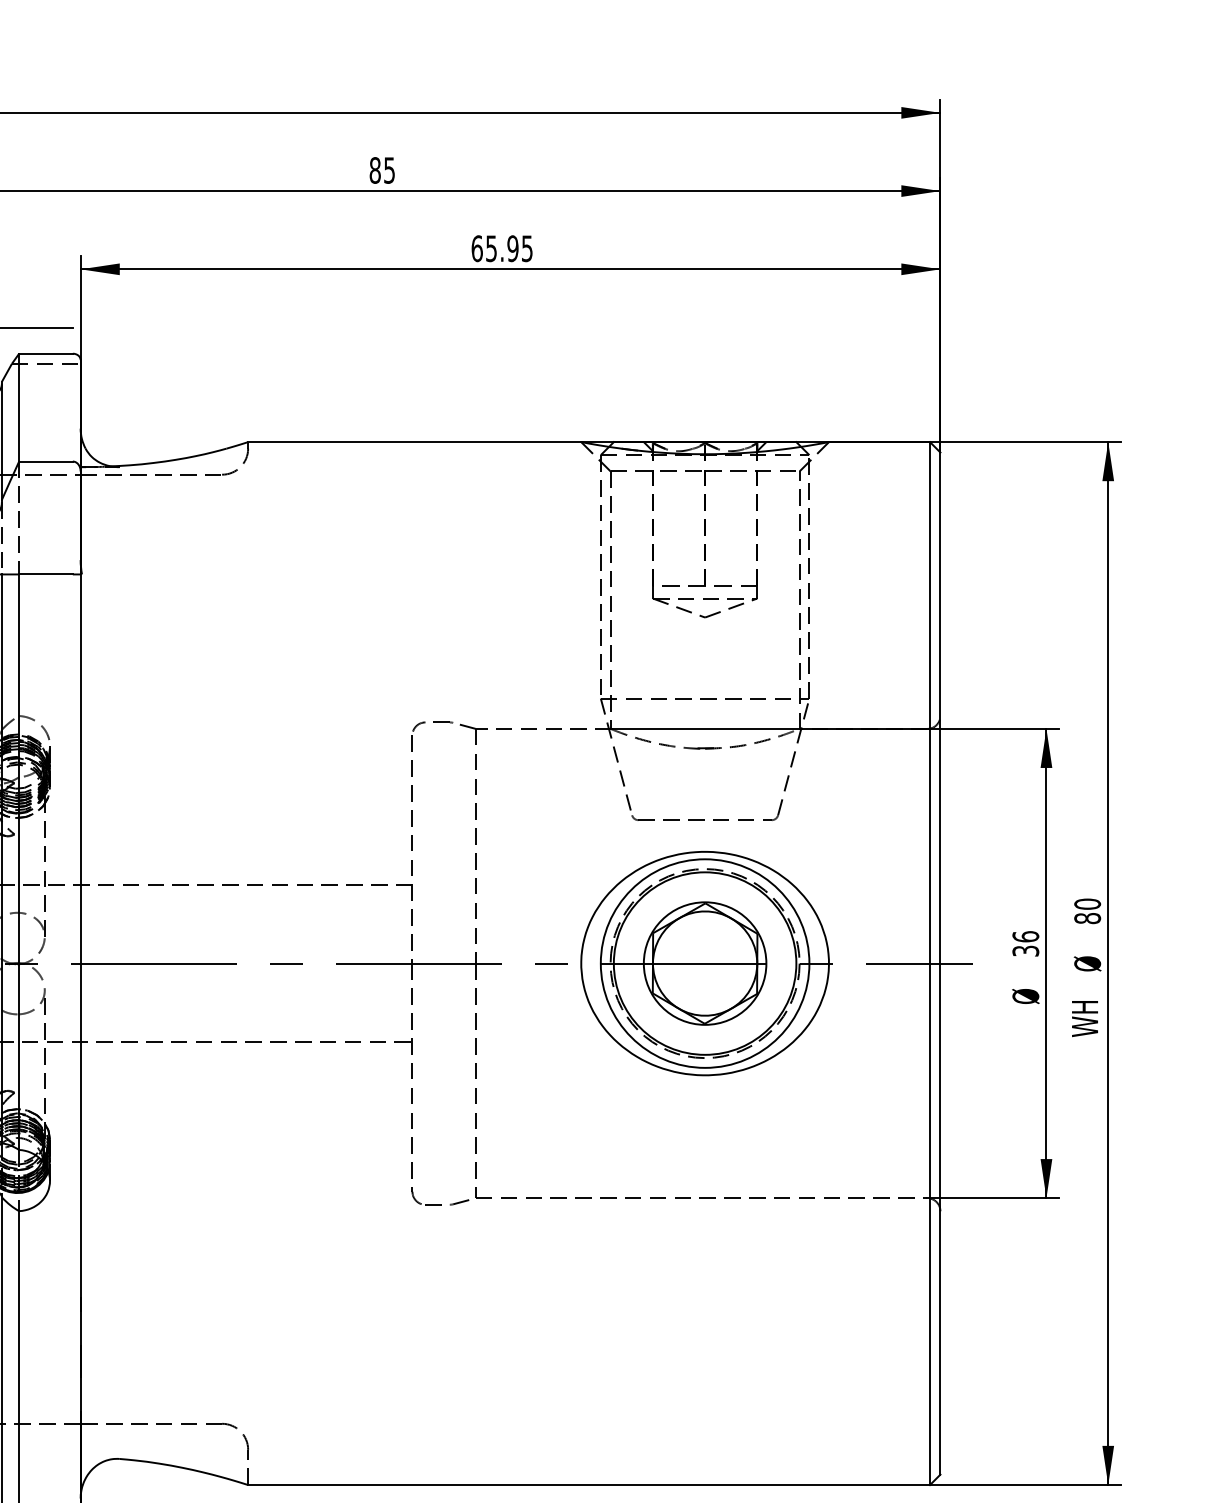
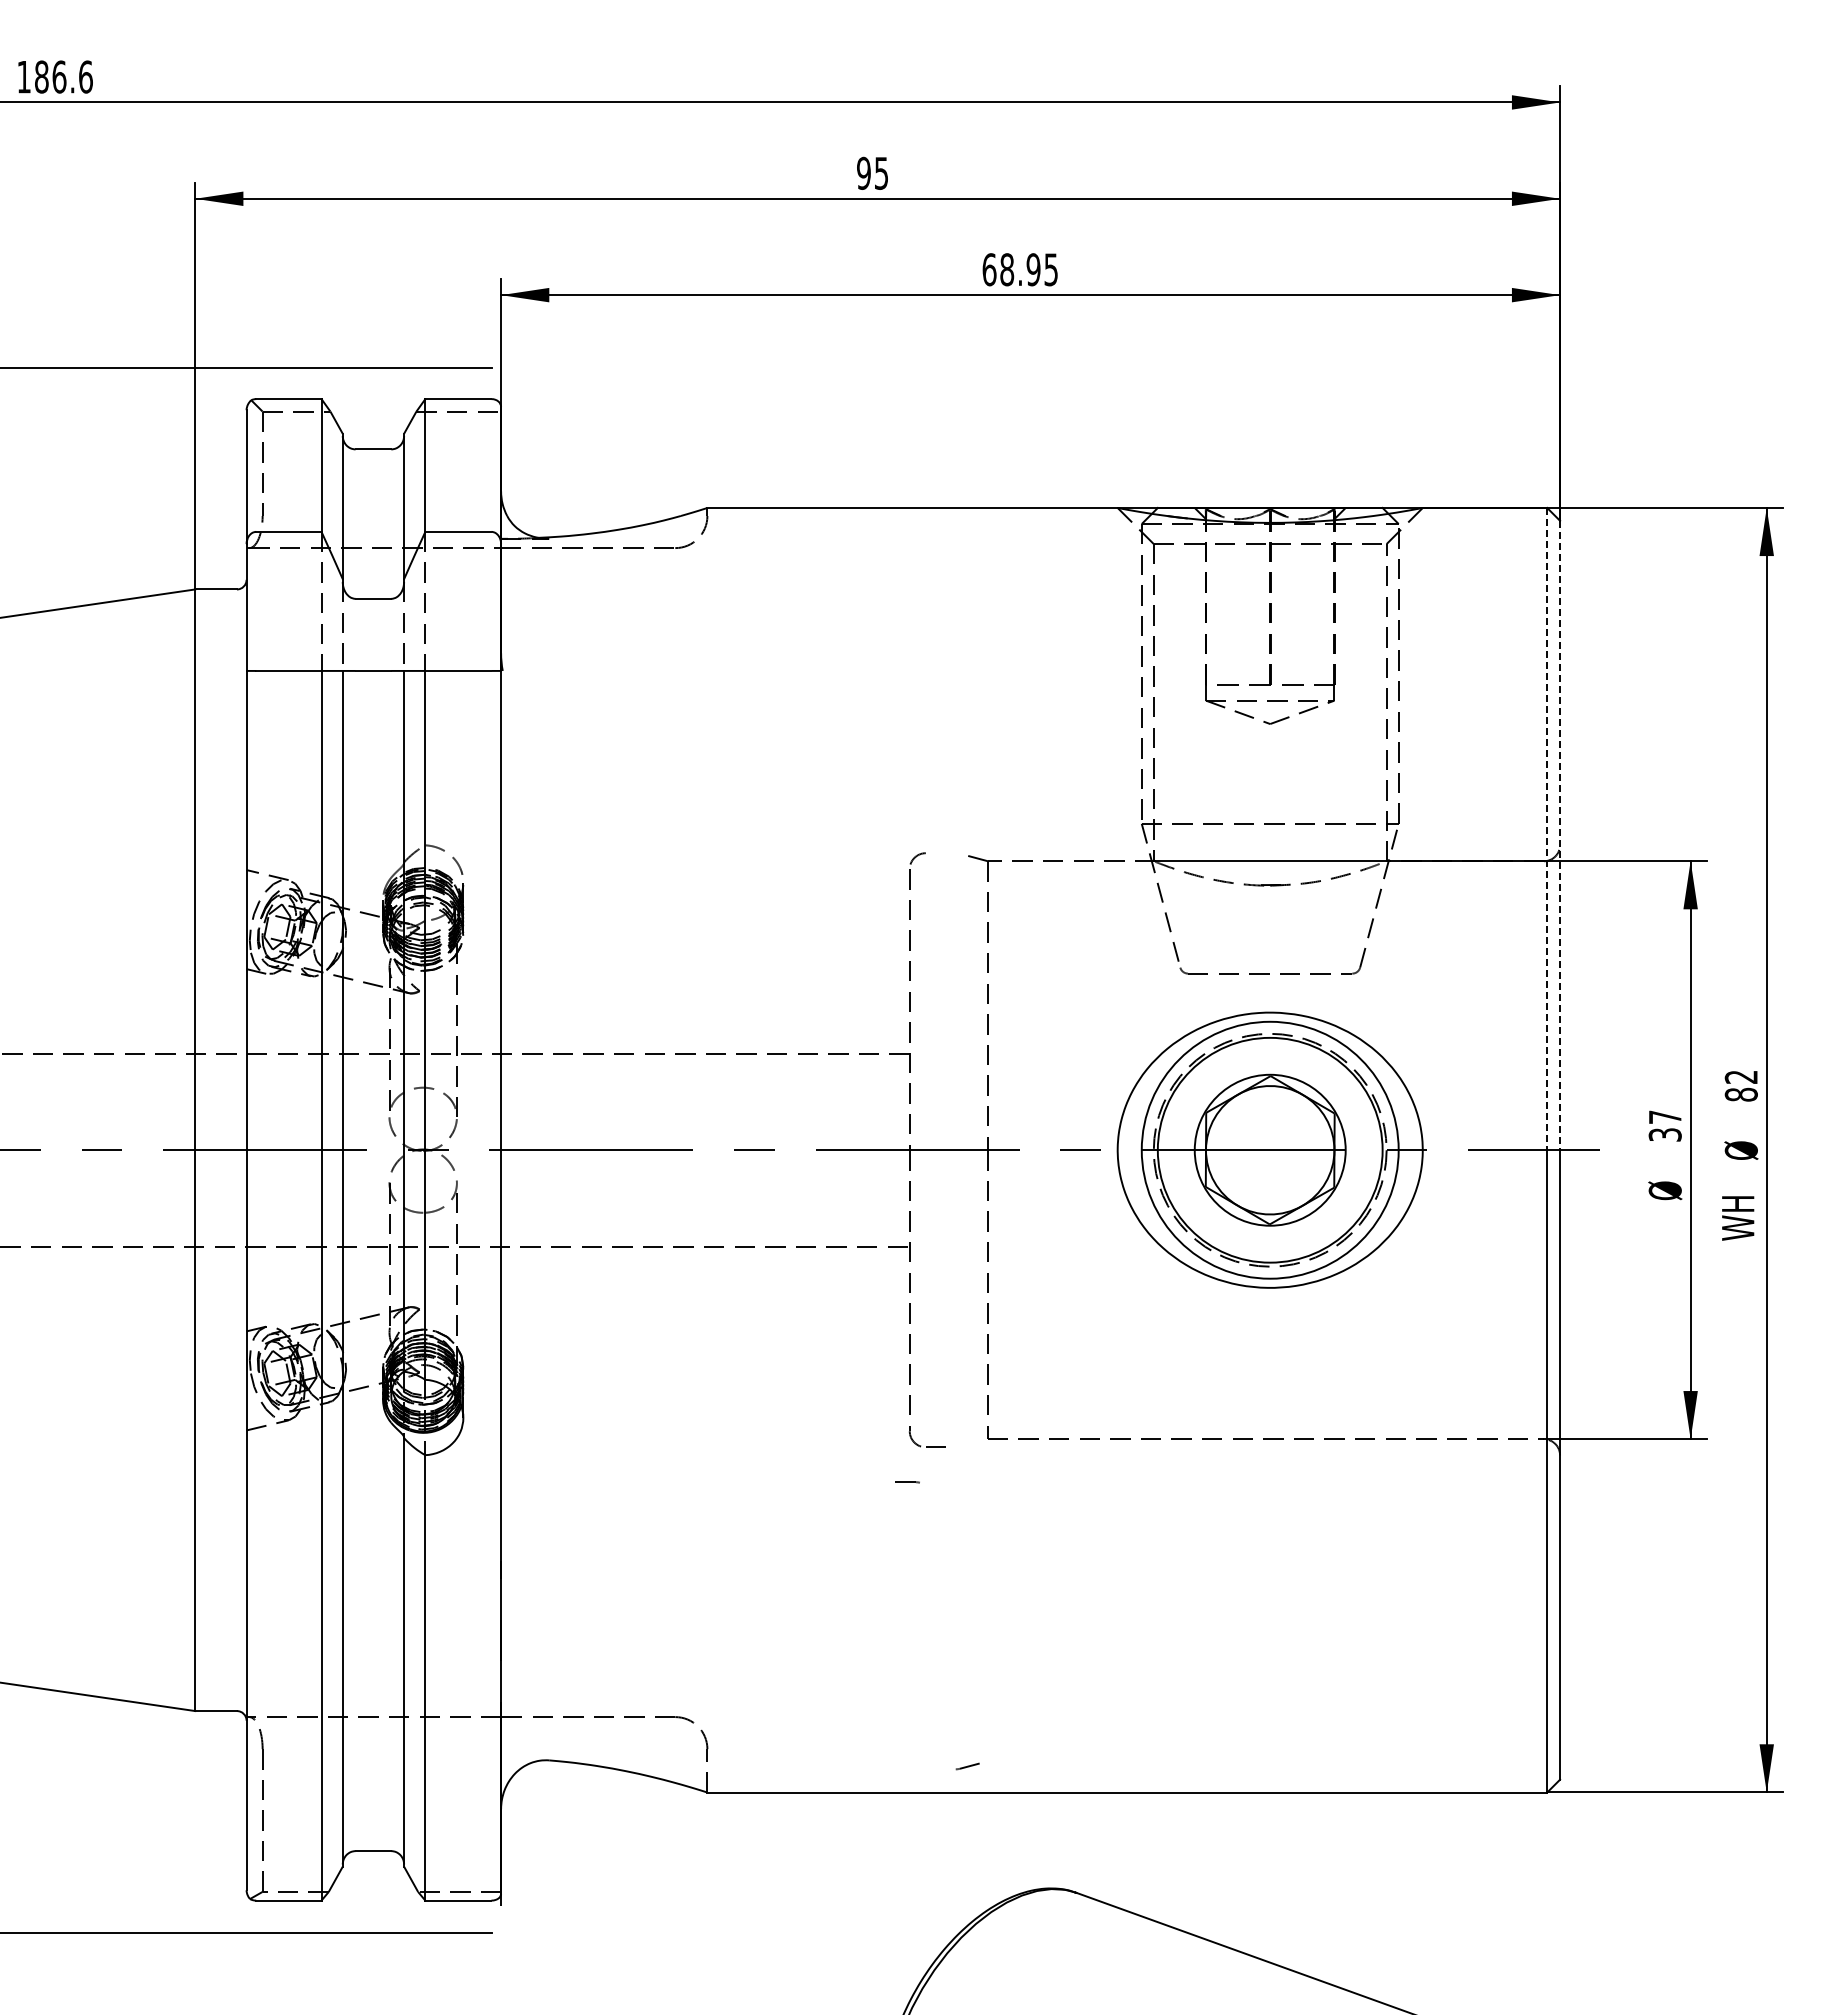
text: (374, 170) -> (863, 173), 85 -> 95
text: (491, 248) -> (1007, 269), 65.95 -> 68.95
line: (930, 703) -> (1547, 829), solid -> dashed
line: (940, 708) -> (1560, 835), solid -> dashed
line: (443, 722) -> (907, 1482), moved
text: (1086, 904) -> (1740, 1077), 80 -> 82
text: (1025, 936) -> (1664, 1117), 36 -> 37
line: (459, 1202) -> (967, 1766), moved

